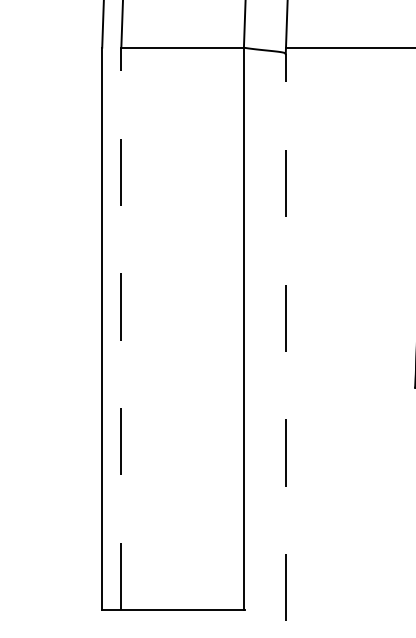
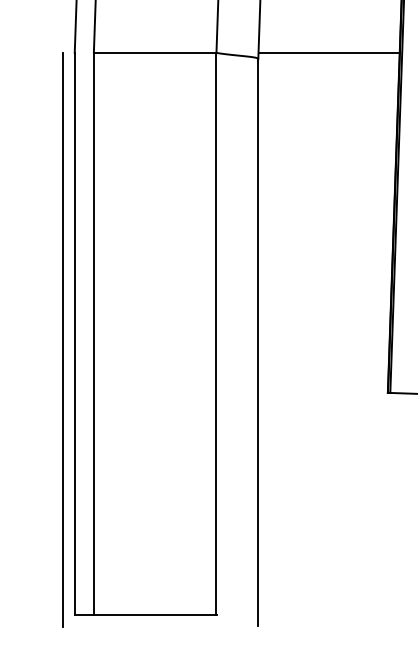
line: (120, 328) -> (93, 333), dashed -> solid
line: (90, 334) -> (63, 339), added
line: (285, 337) -> (258, 342), dashed -> solid

